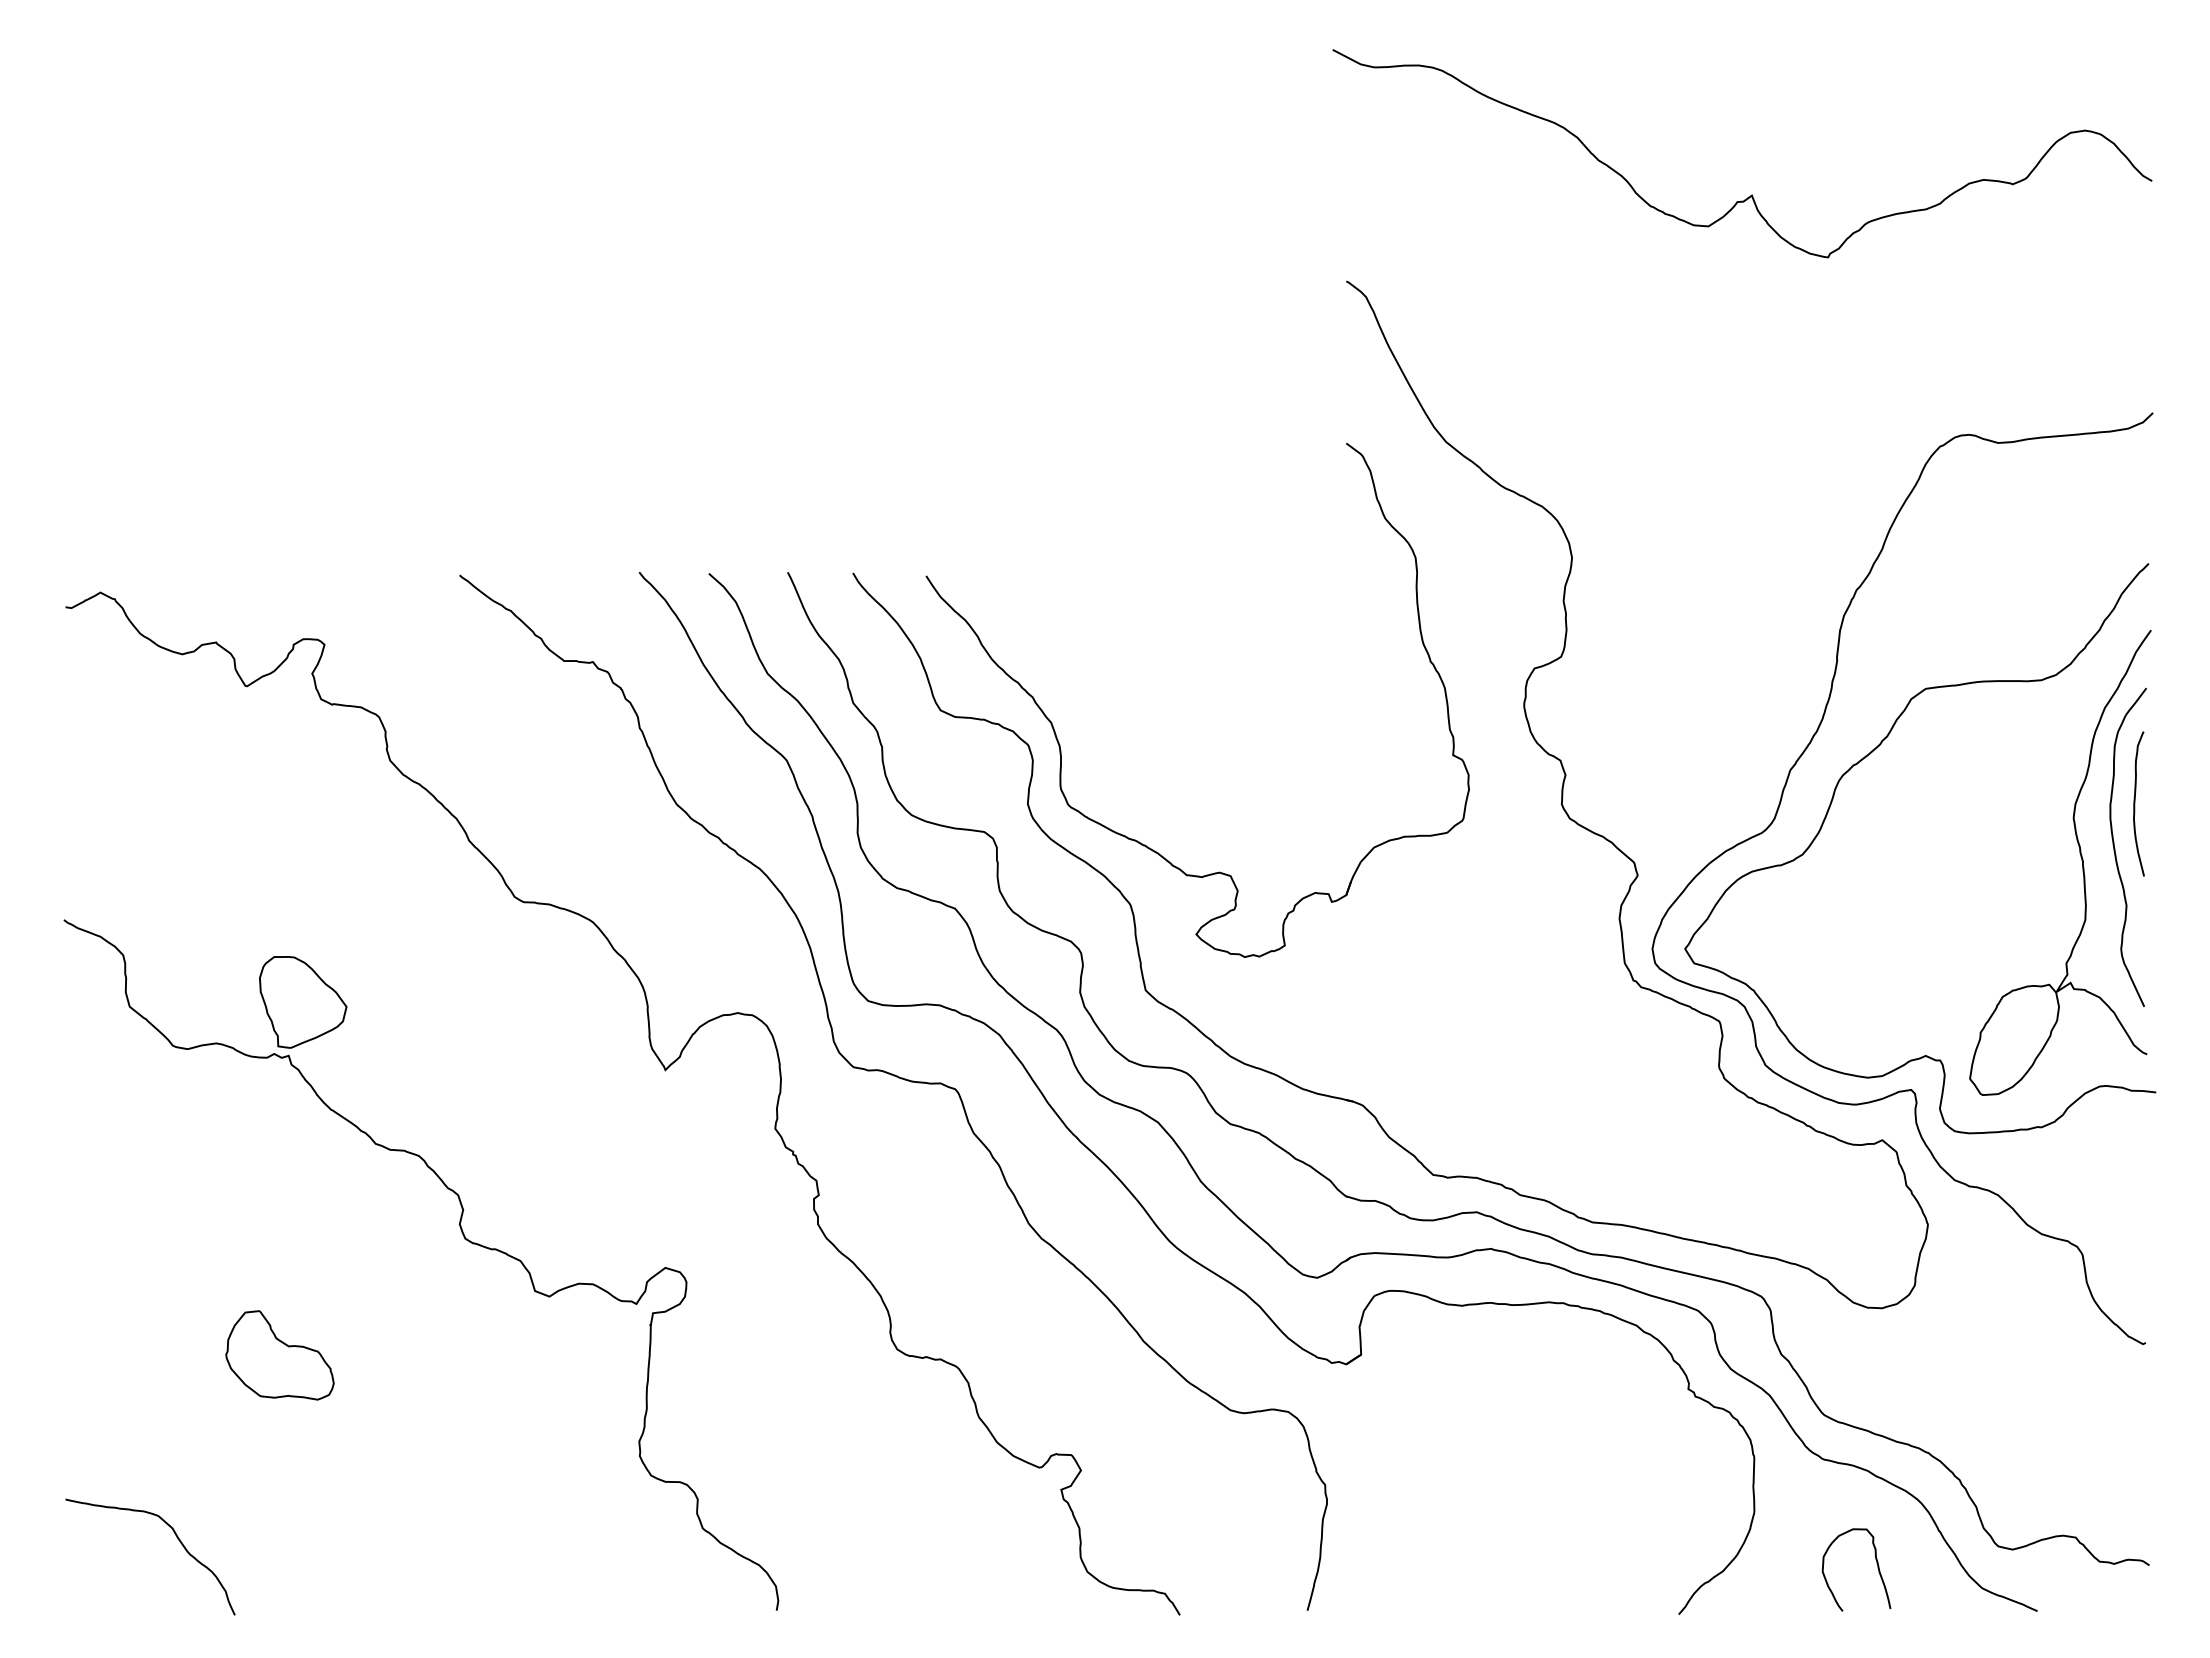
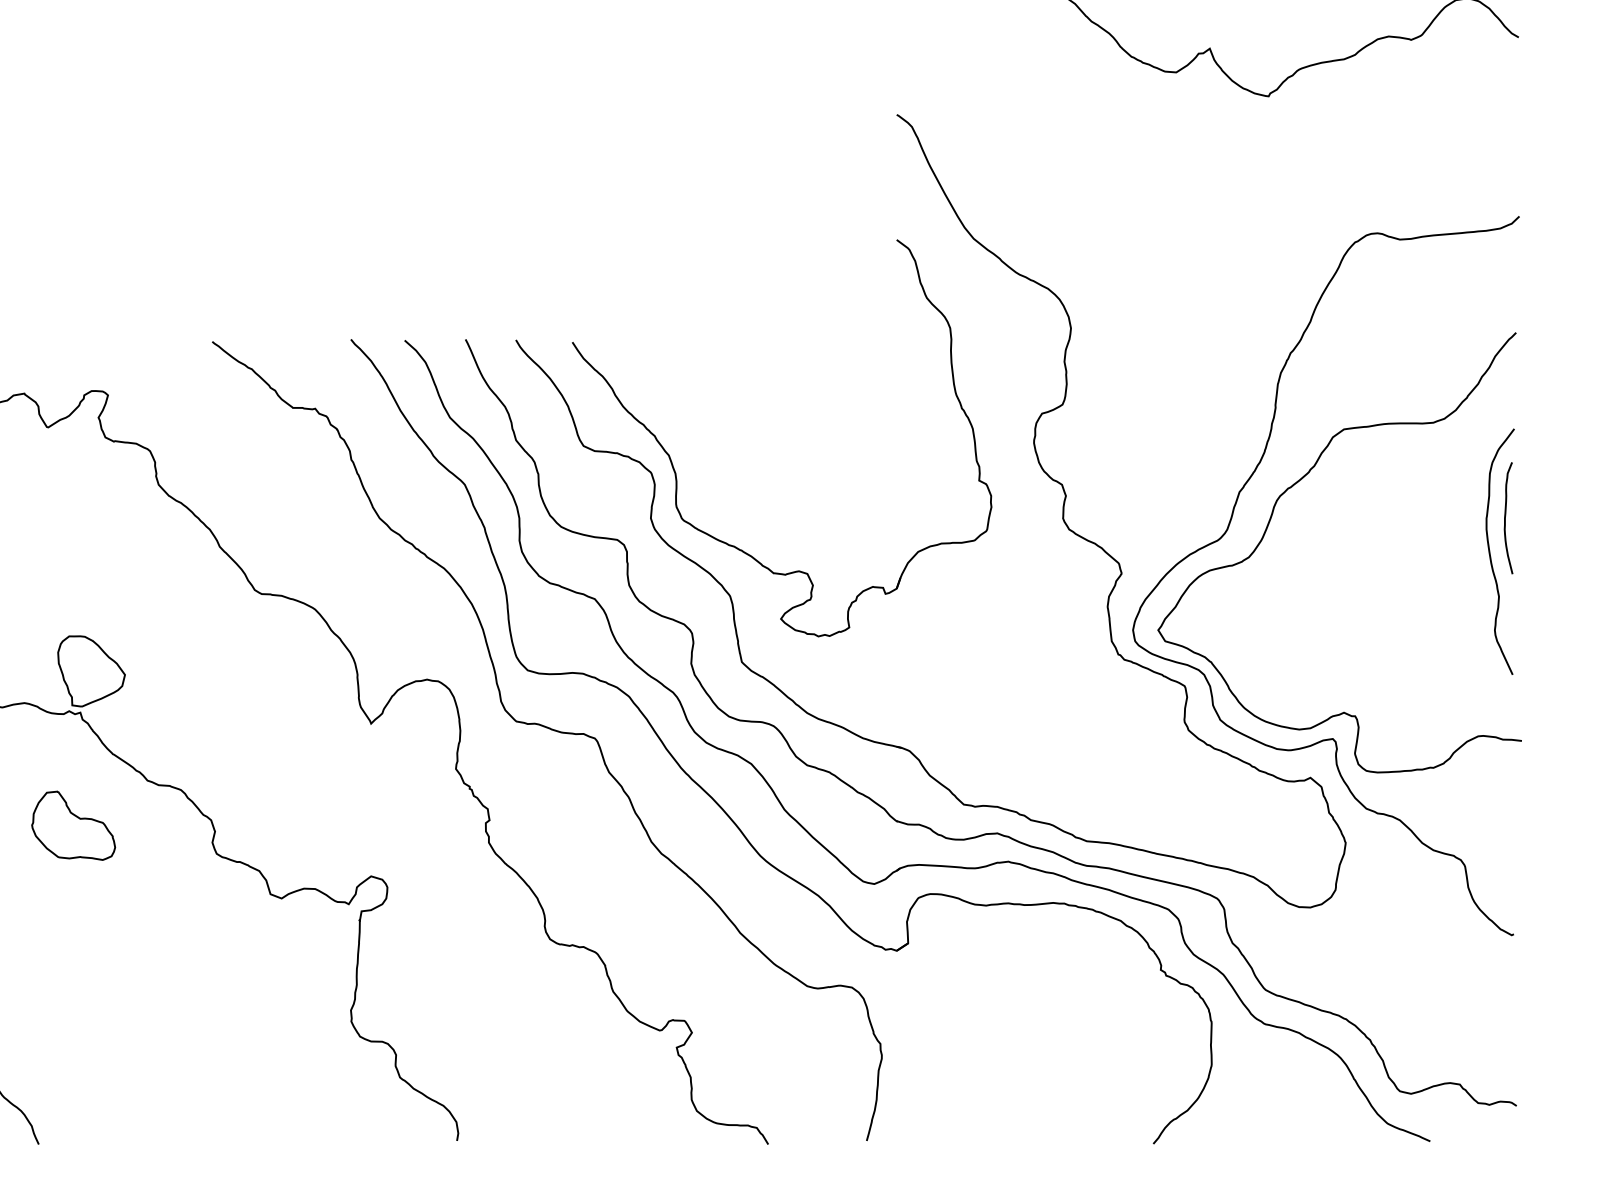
part: (2080, 857) -> (1463, 559), removed
part: (279, 1355) -> (73, 825), moved
curve: (1876, 1563) -> (1305, 1104), removed

